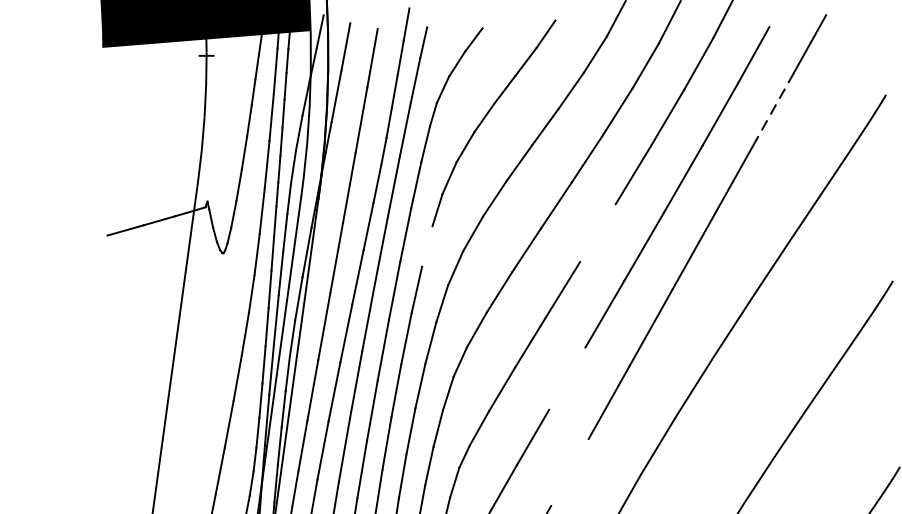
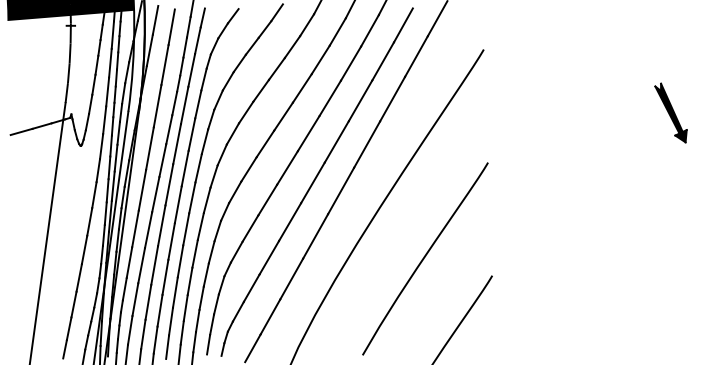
line: (775, 107) -> (416, 57), dashed -> solid
line: (597, 232) -> (308, 133), added
line: (426, 246) -> (204, 141), added
line: (567, 377) -> (290, 221), added
line: (569, 471) -> (291, 278), added

